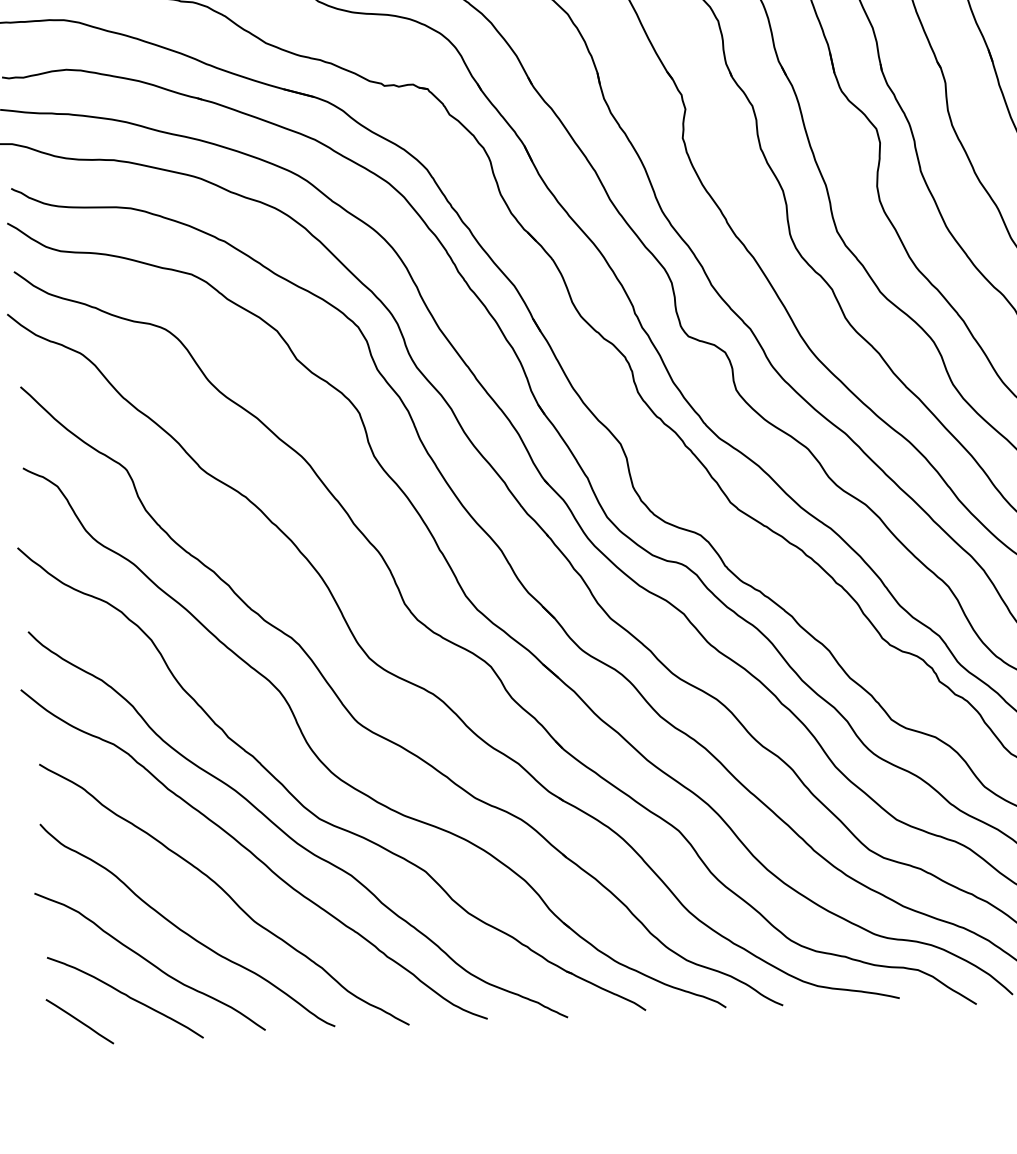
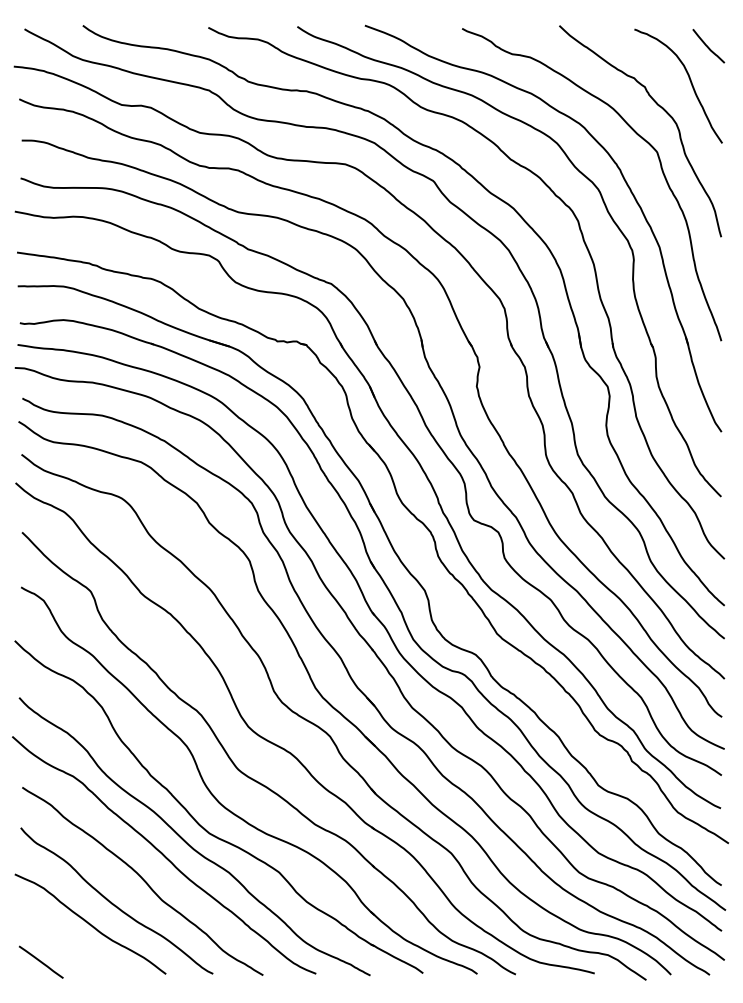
curve: (125, 996) -> (72, 946), removed

